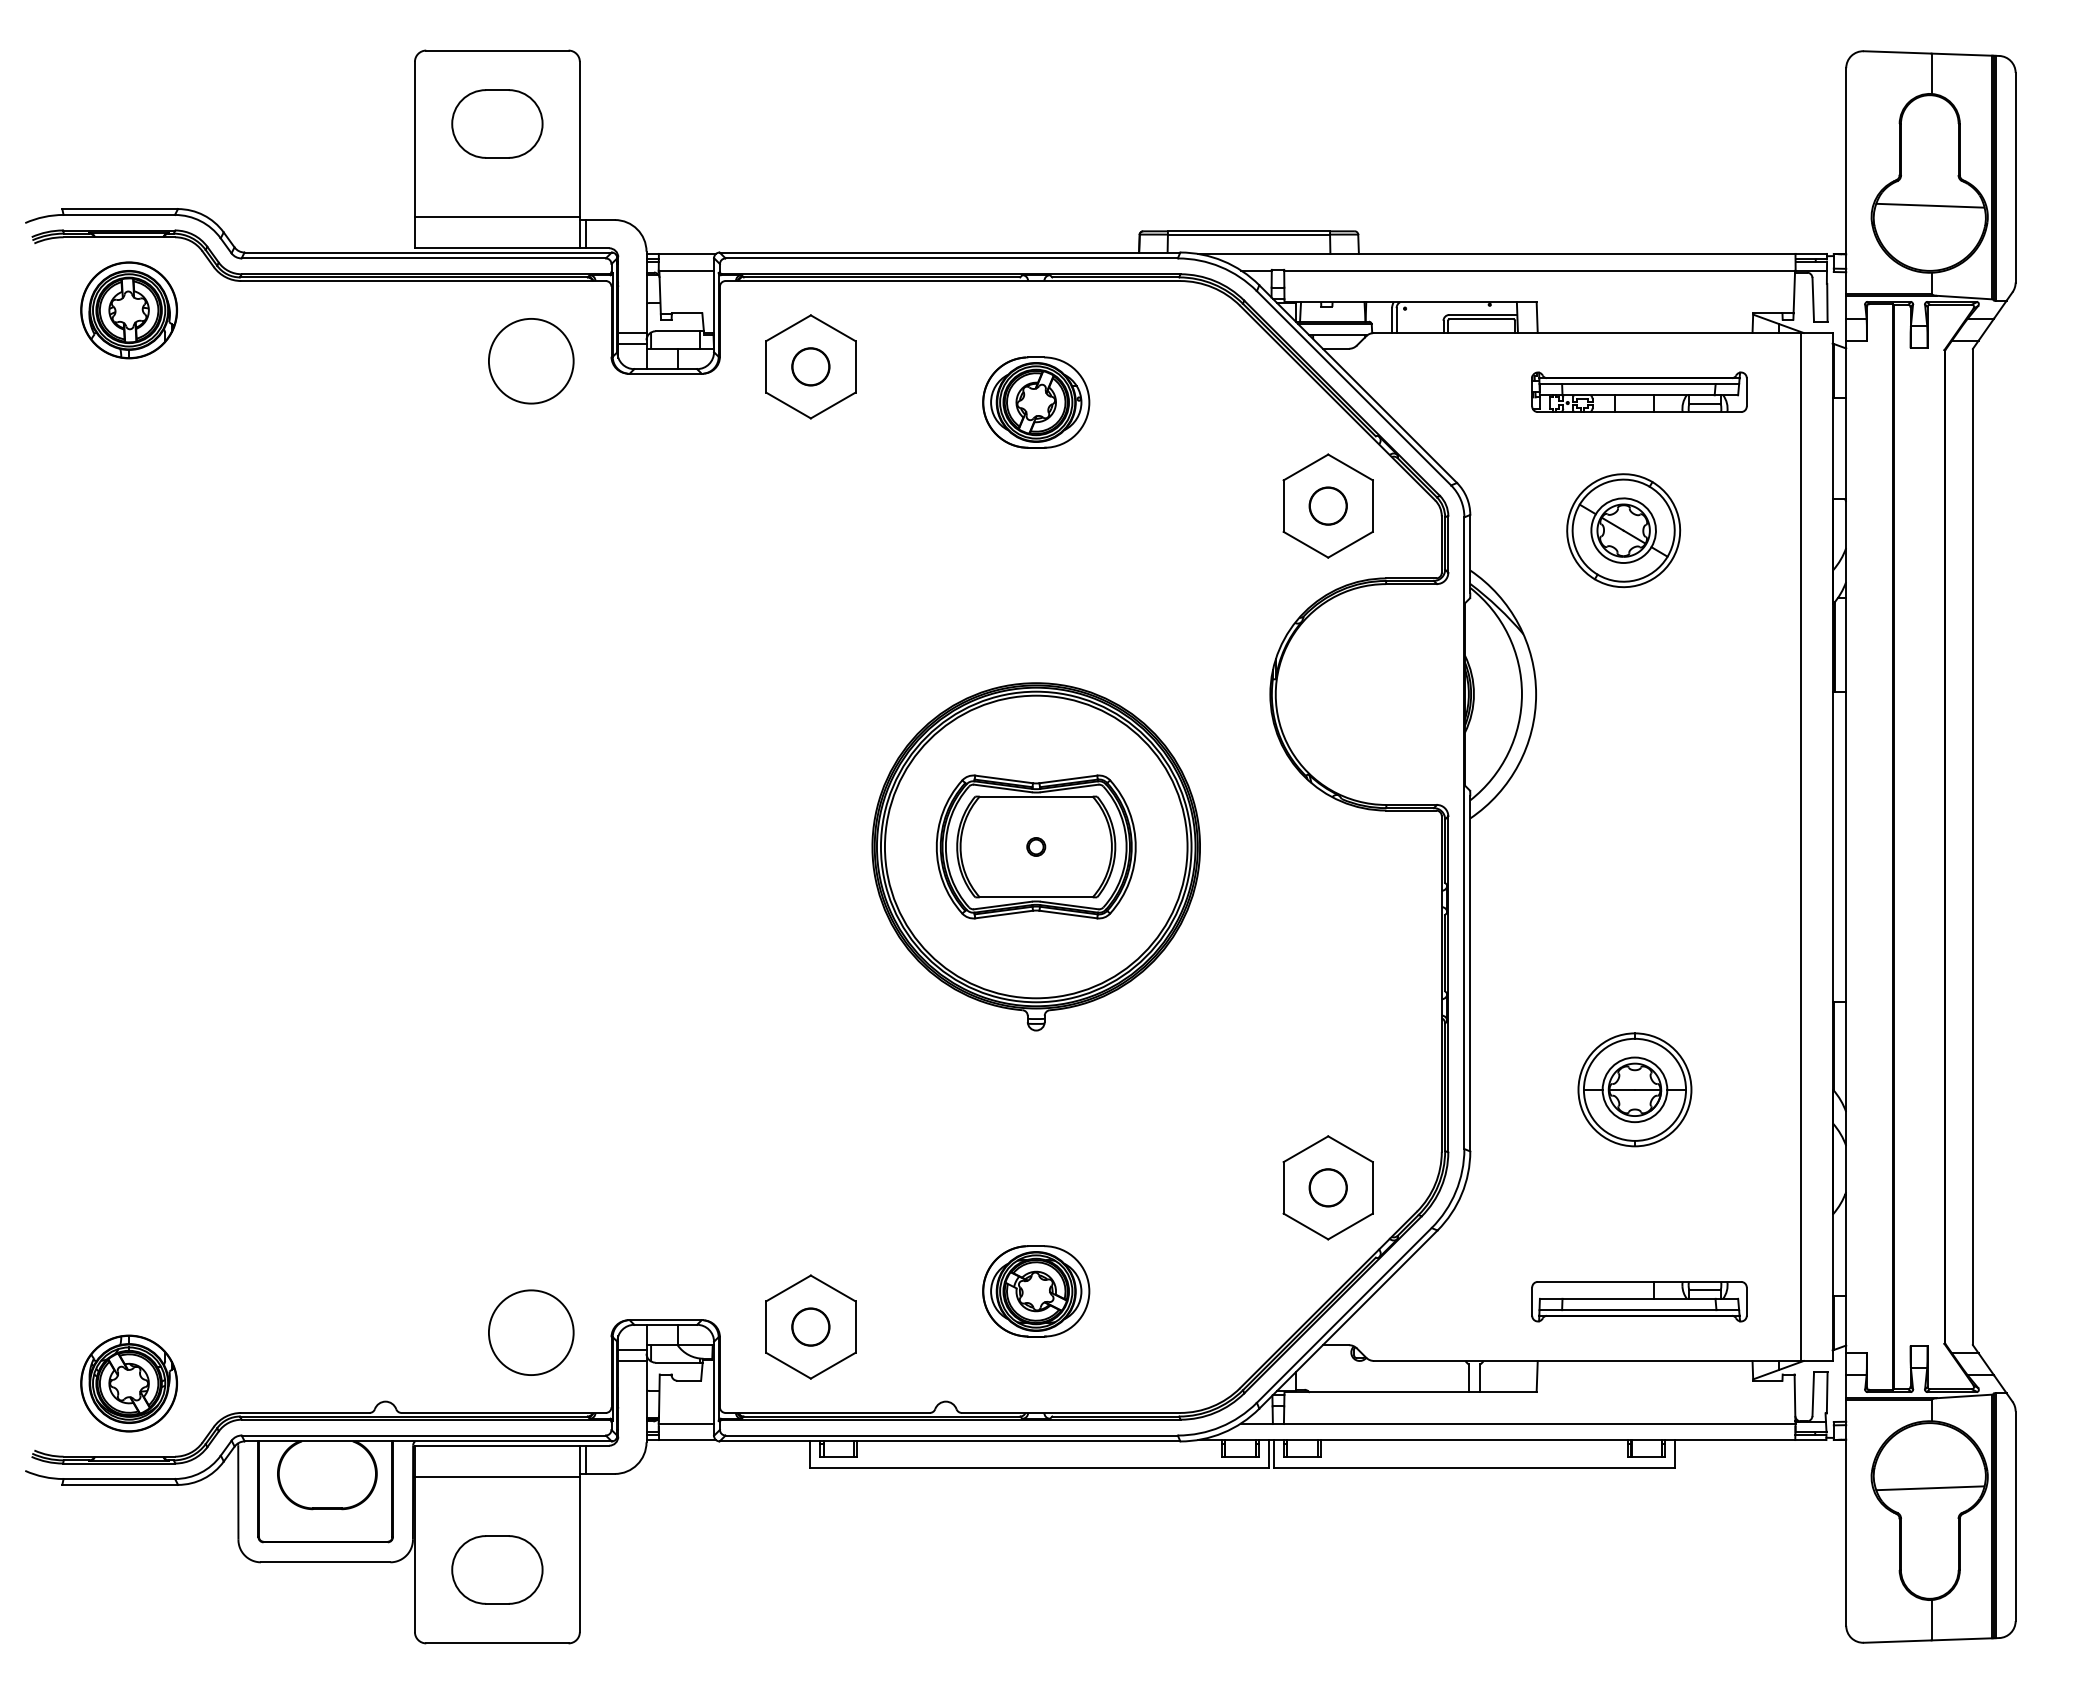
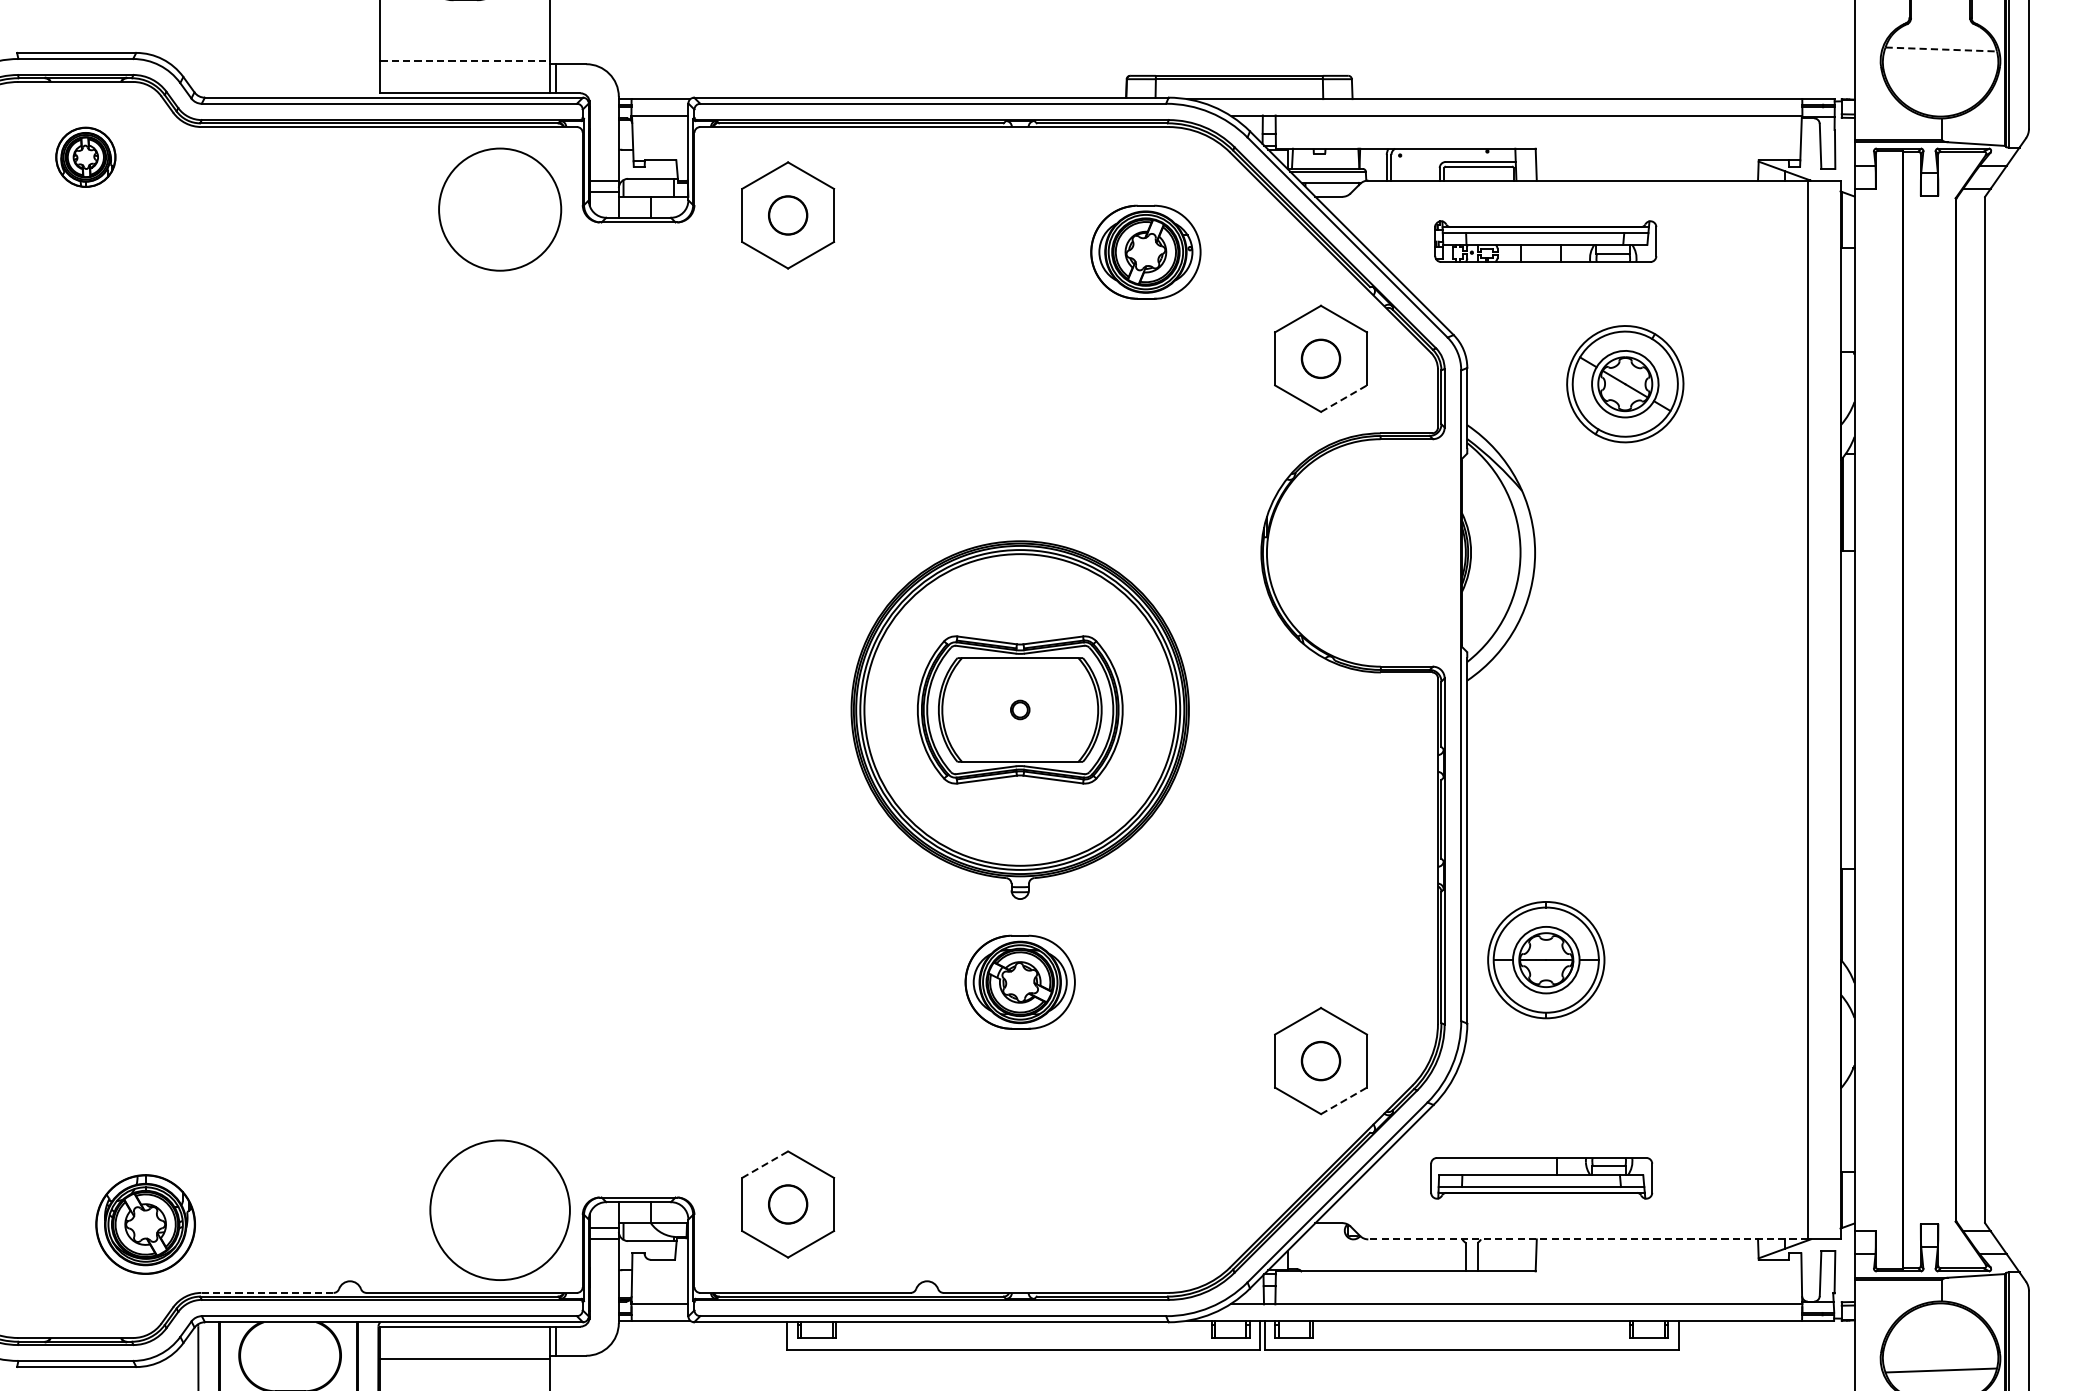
line: (1930, 205) -> (1941, 49), solid -> dashed
line: (497, 216) -> (465, 60), solid -> dashed
part: (128, 310) -> (85, 157), size x0.6
circle: (530, 360) -> (499, 208), size x1.4
part: (1639, 391) -> (1545, 240), moved
part: (1036, 402) -> (1146, 252), moved
line: (1350, 544) -> (1343, 398), solid -> dashed
part: (1634, 1089) -> (1545, 959), moved
line: (1350, 1226) -> (1343, 1100), solid -> dashed
line: (788, 1288) -> (765, 1164), solid -> dashed
part: (1036, 1291) -> (1020, 982), moved
part: (1639, 1301) -> (1541, 1178), moved
circle: (530, 1332) -> (499, 1210), size x1.6
line: (1587, 1360) -> (1588, 1238), solid -> dashed
part: (128, 1383) -> (145, 1224), moved
line: (305, 1412) -> (267, 1292), solid -> dashed

